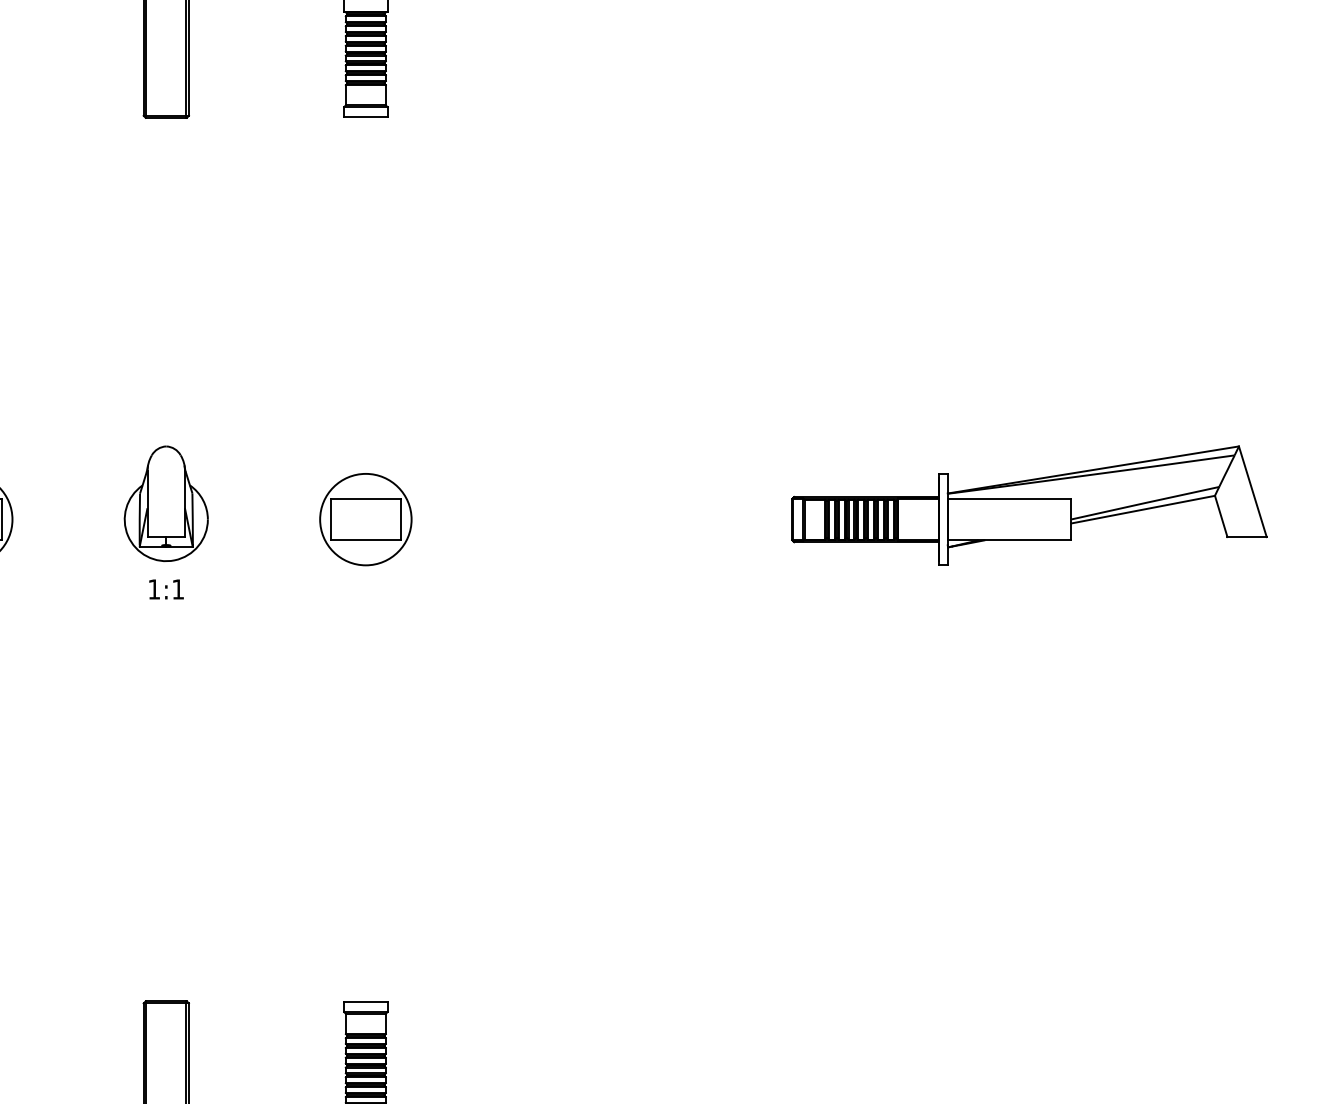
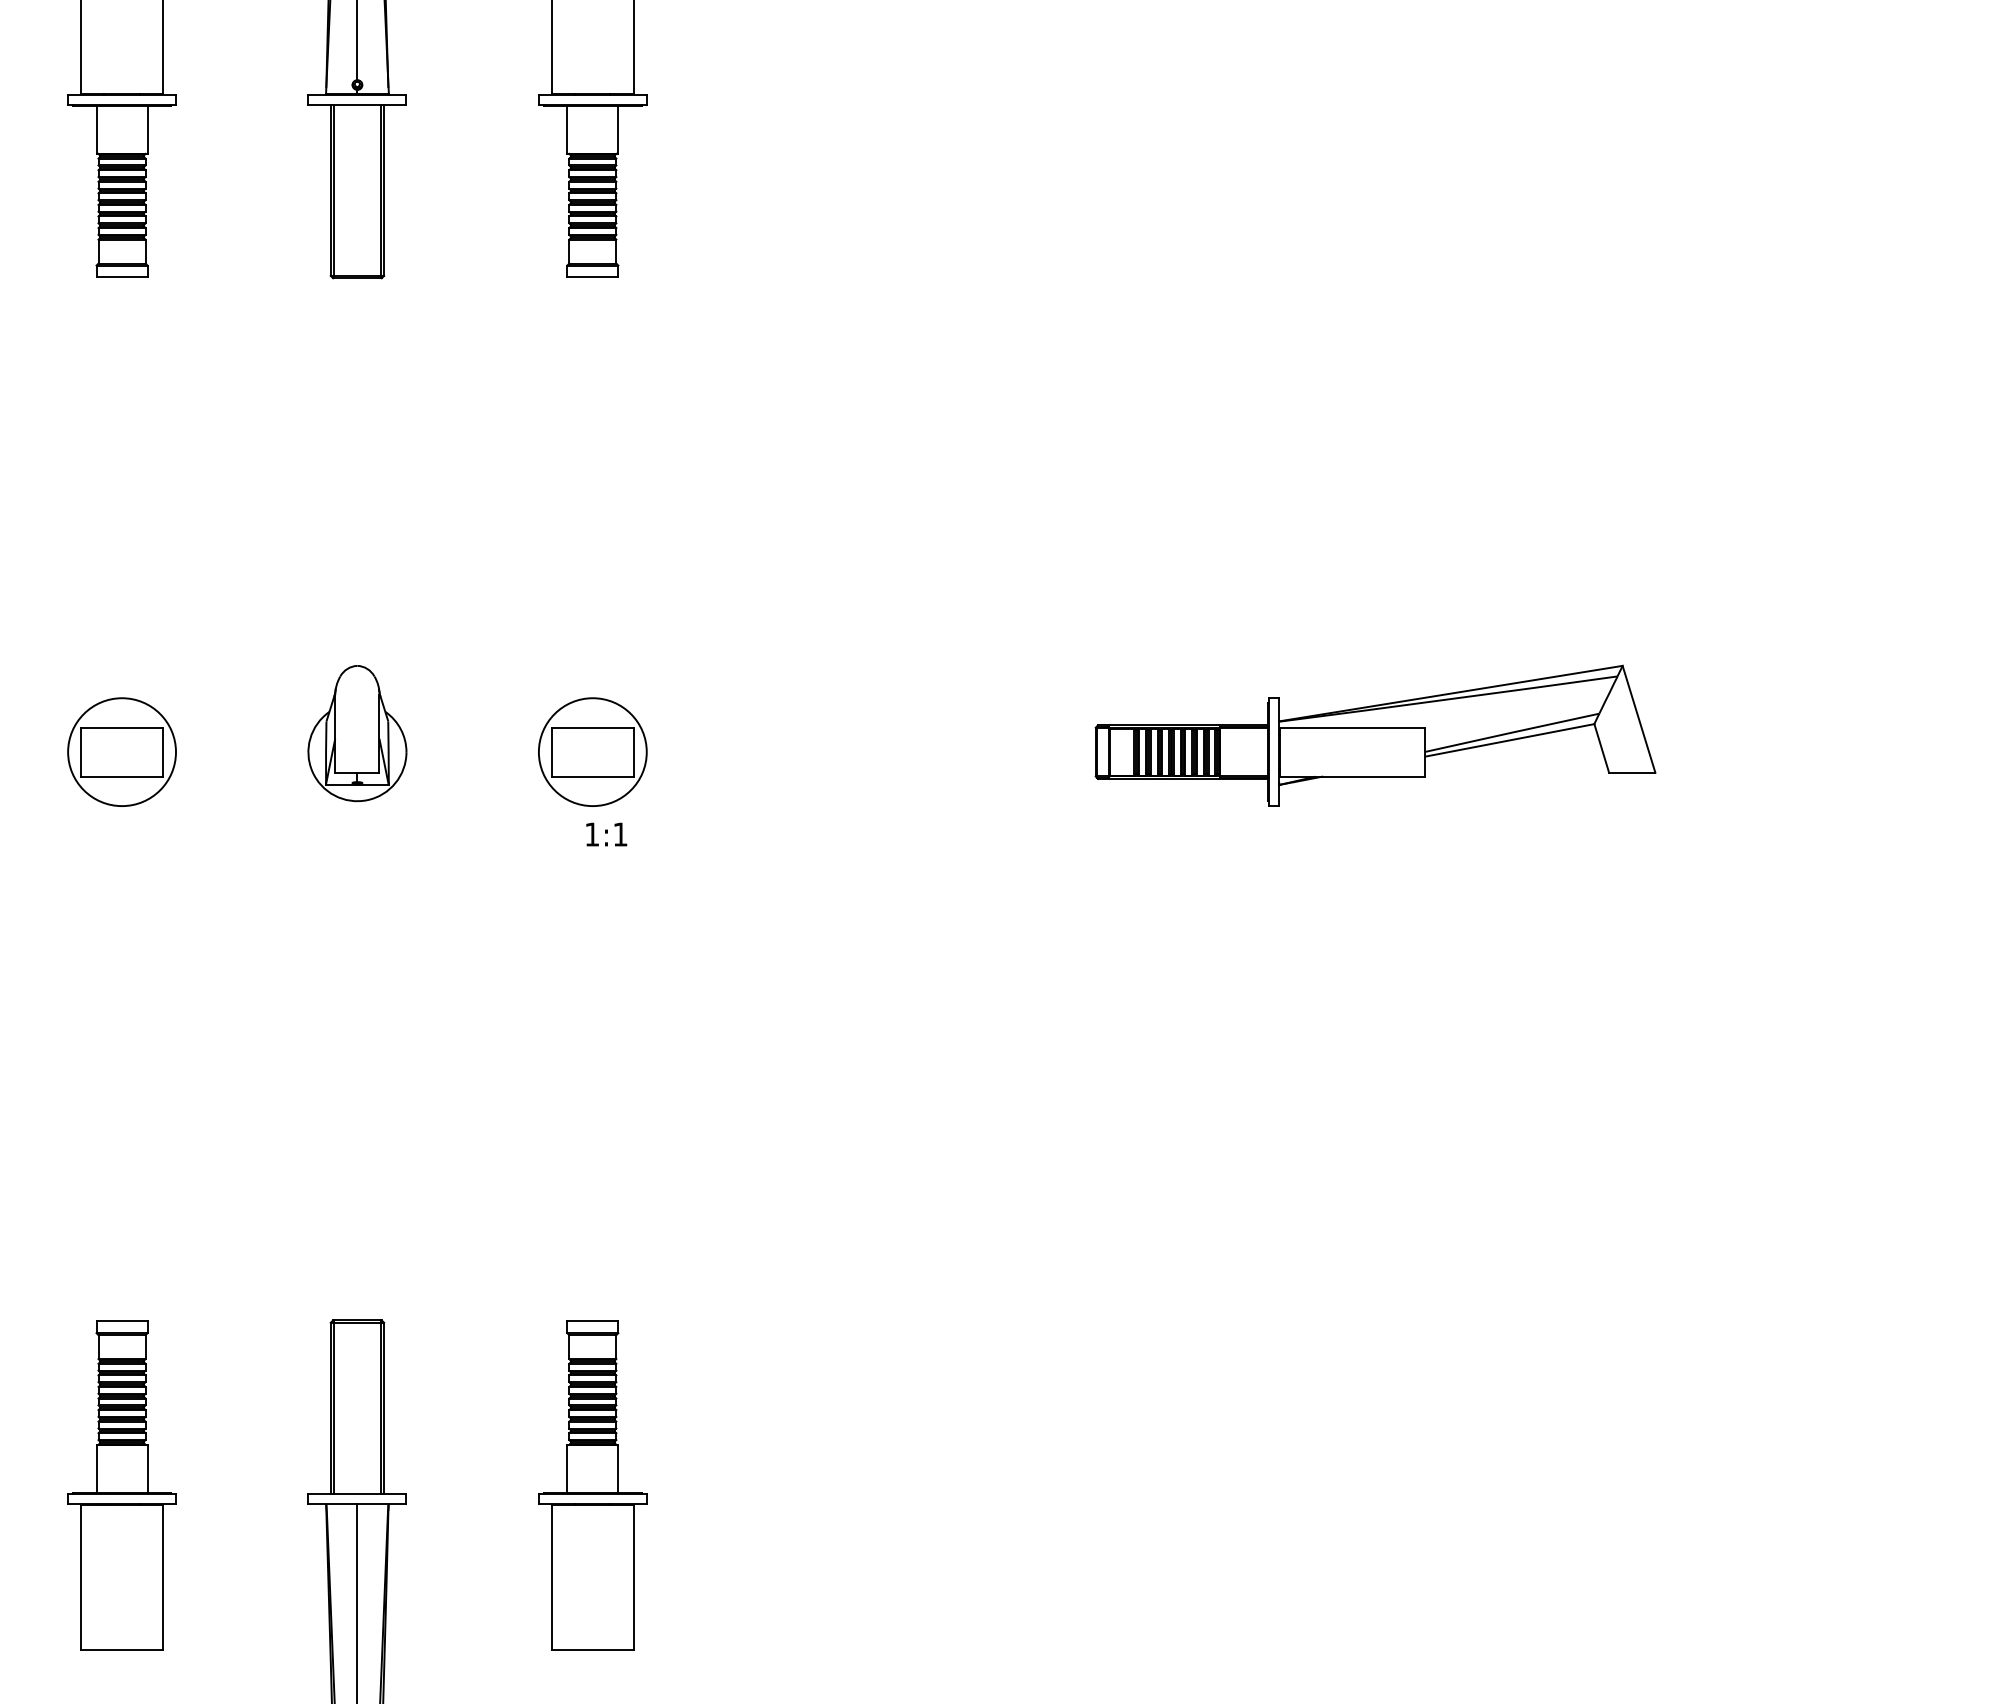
text: (166, 589) -> (606, 834), moved

